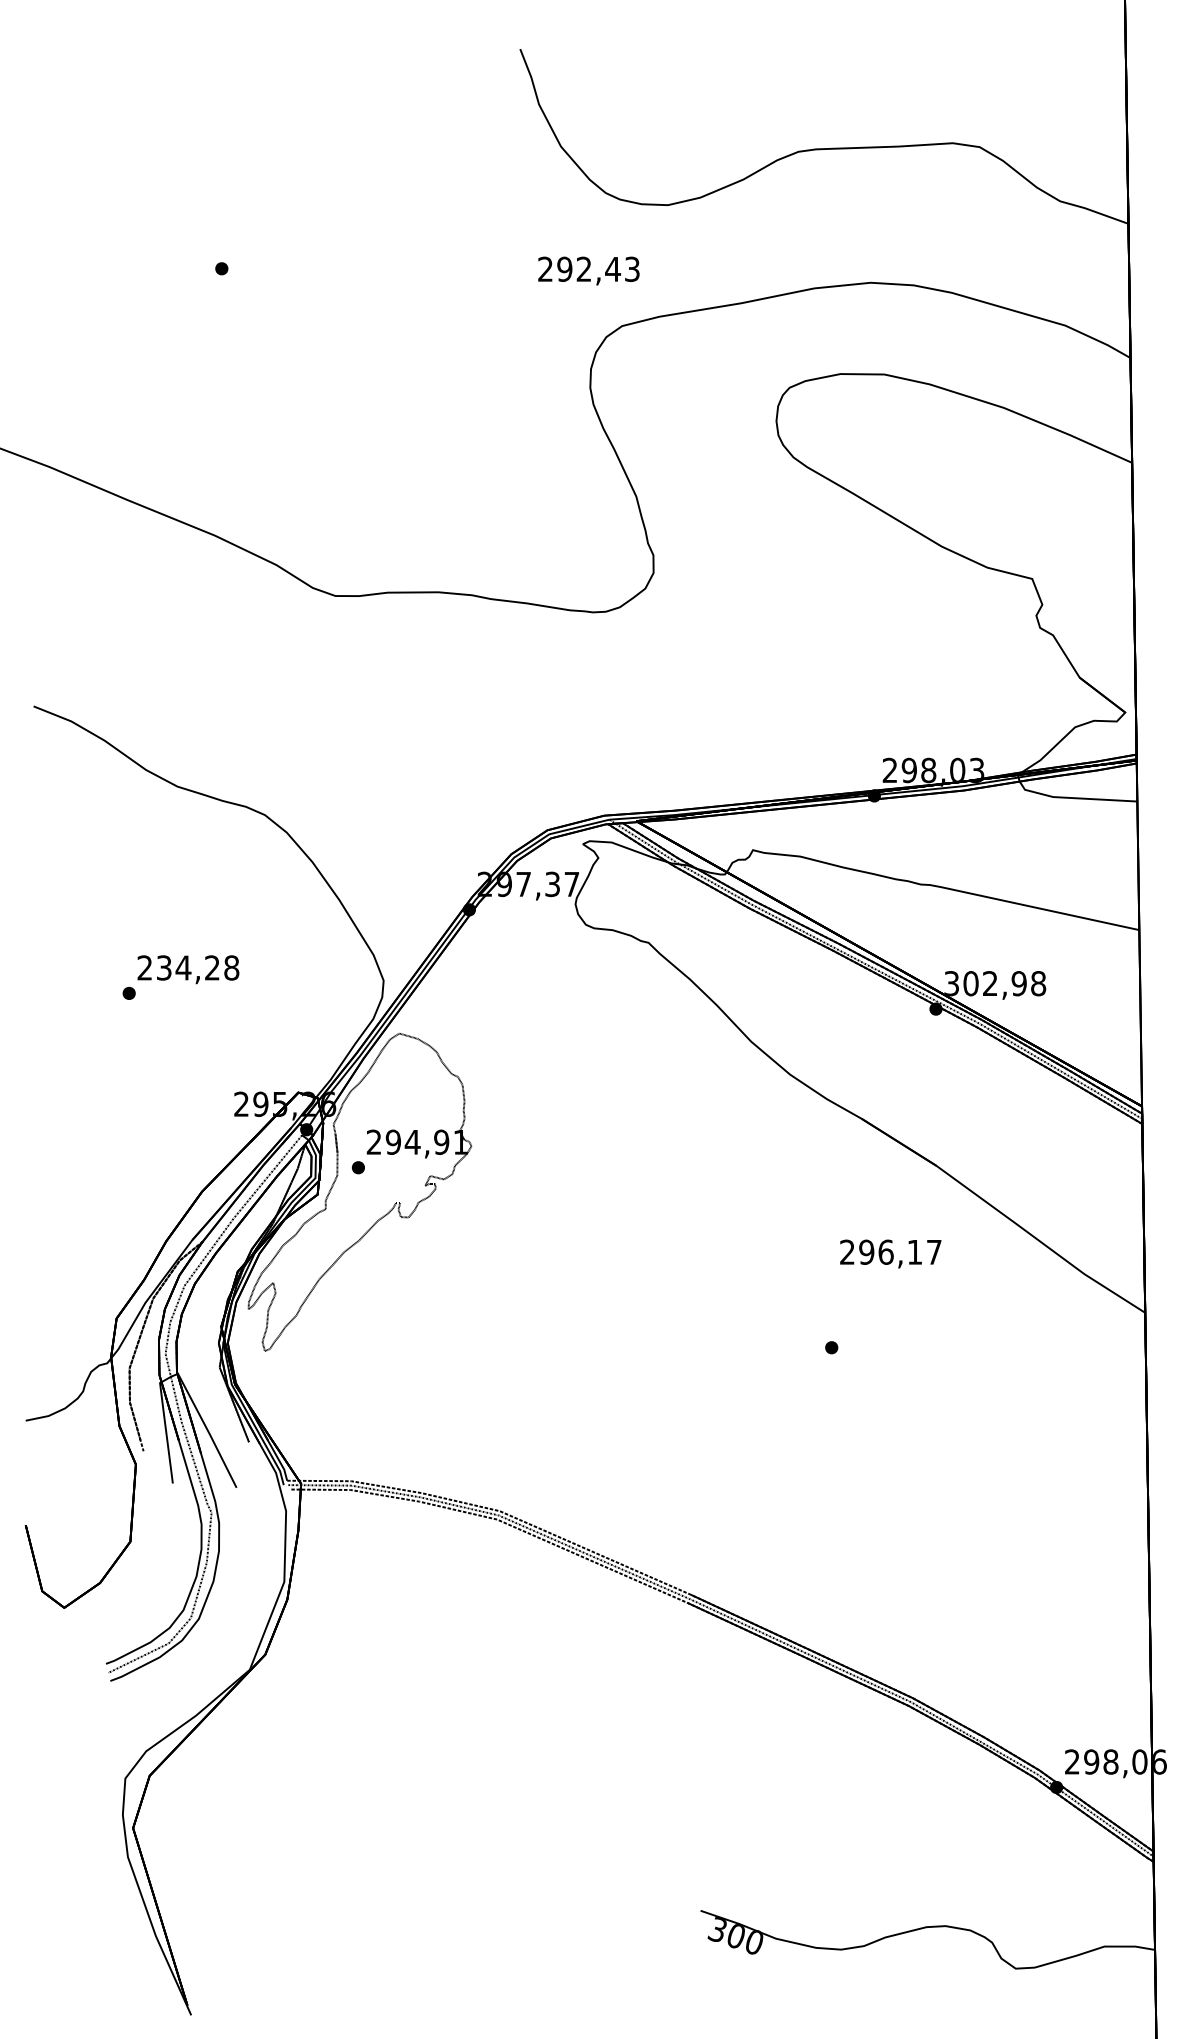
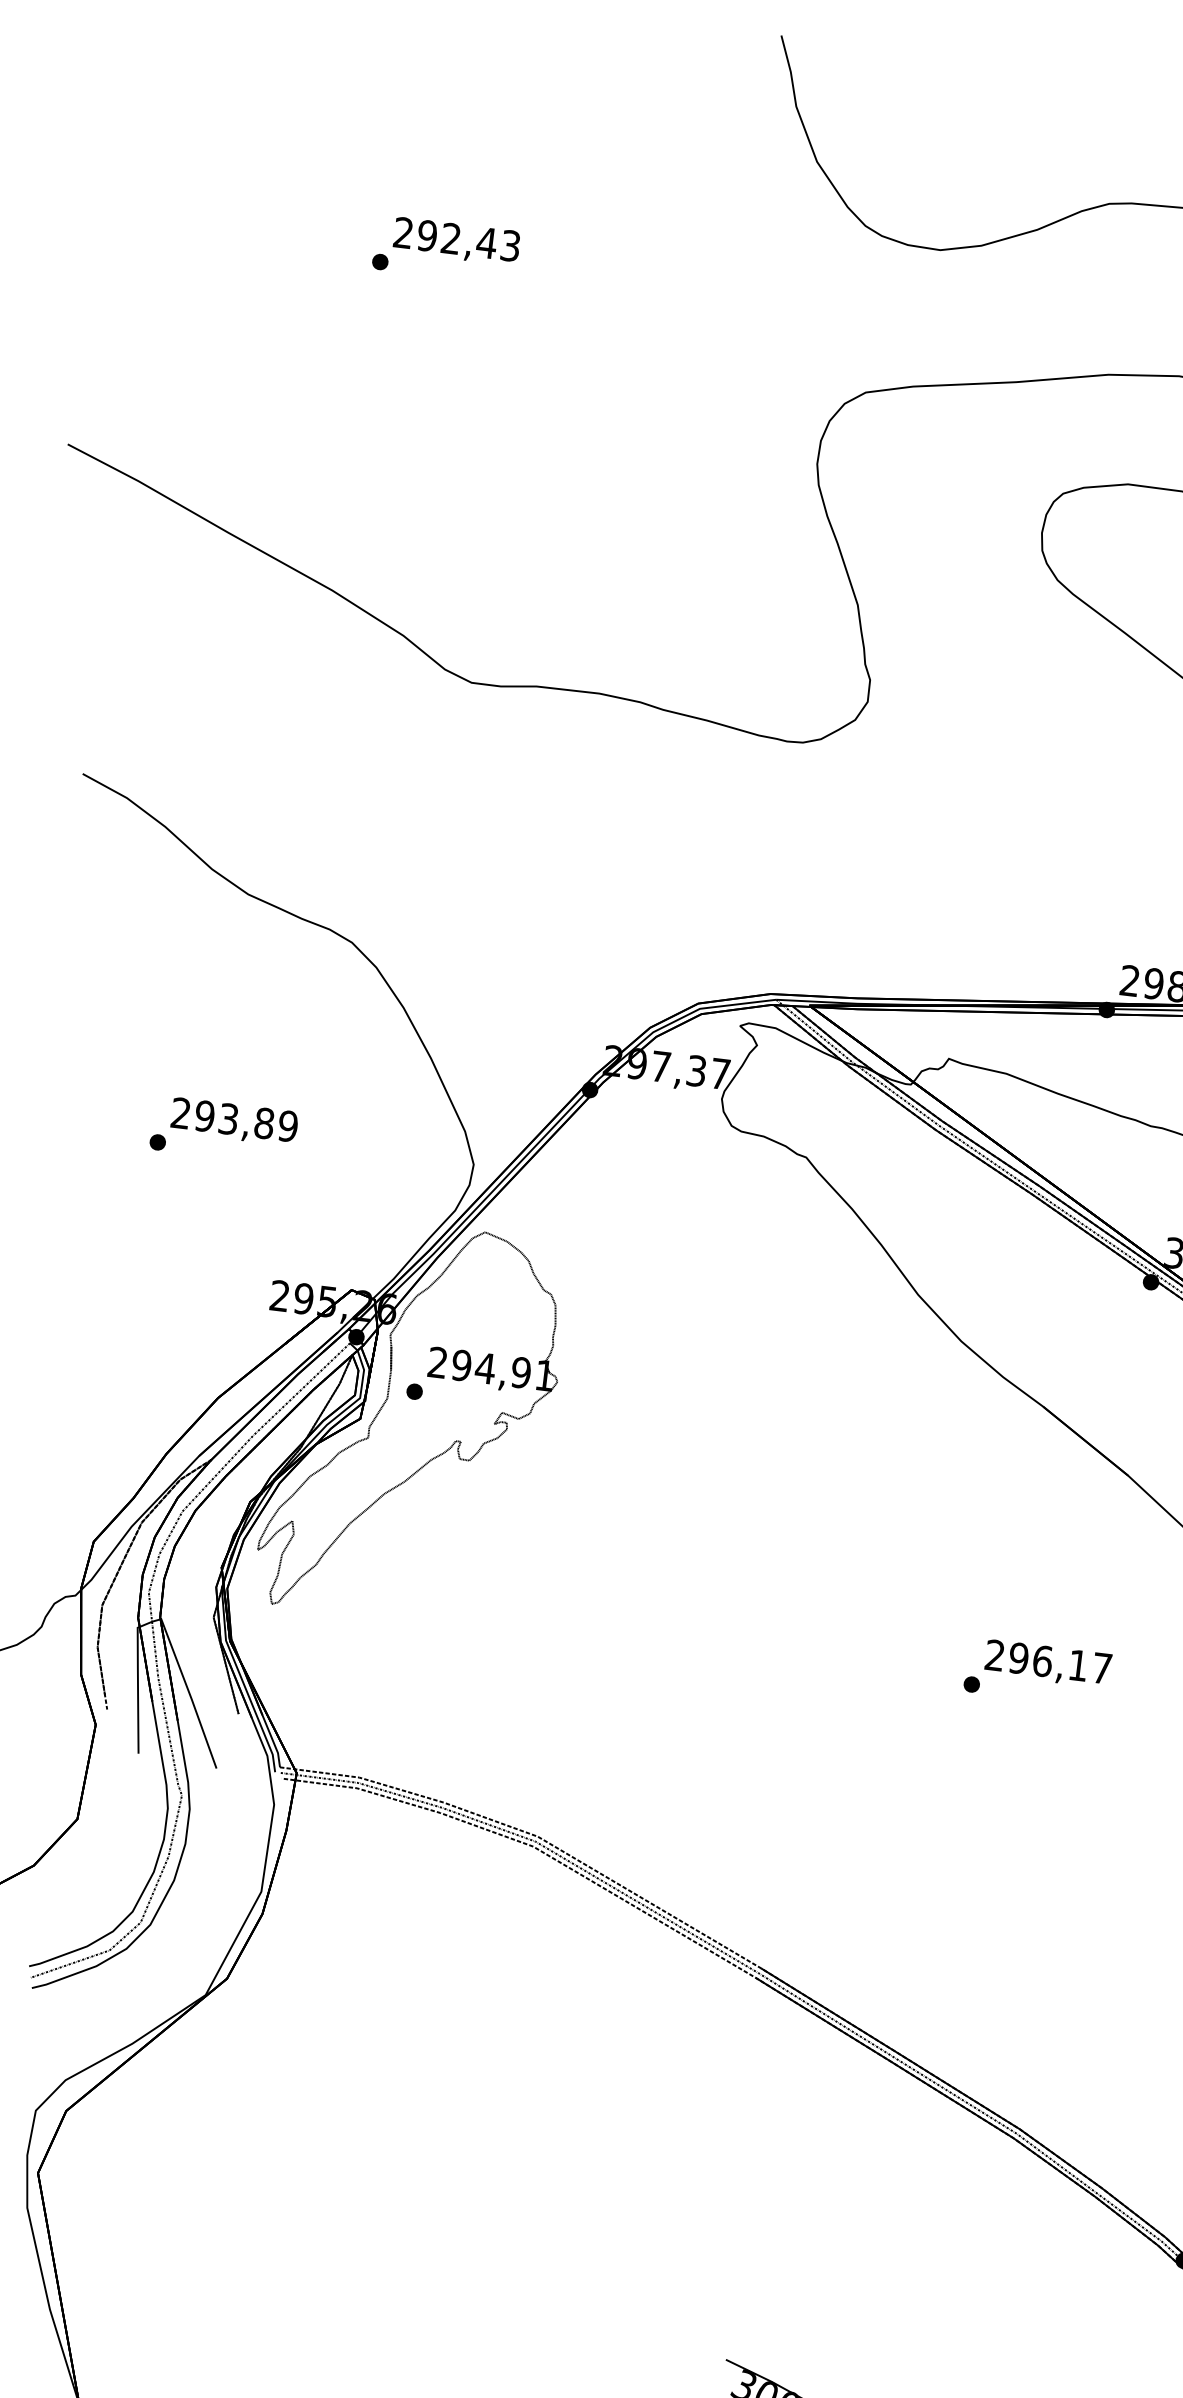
text: (588, 270) -> (456, 240), moved
text: (197, 967) -> (245, 1120), 234,28 -> 293,89
text: (890, 1253) -> (1047, 1663), moved

